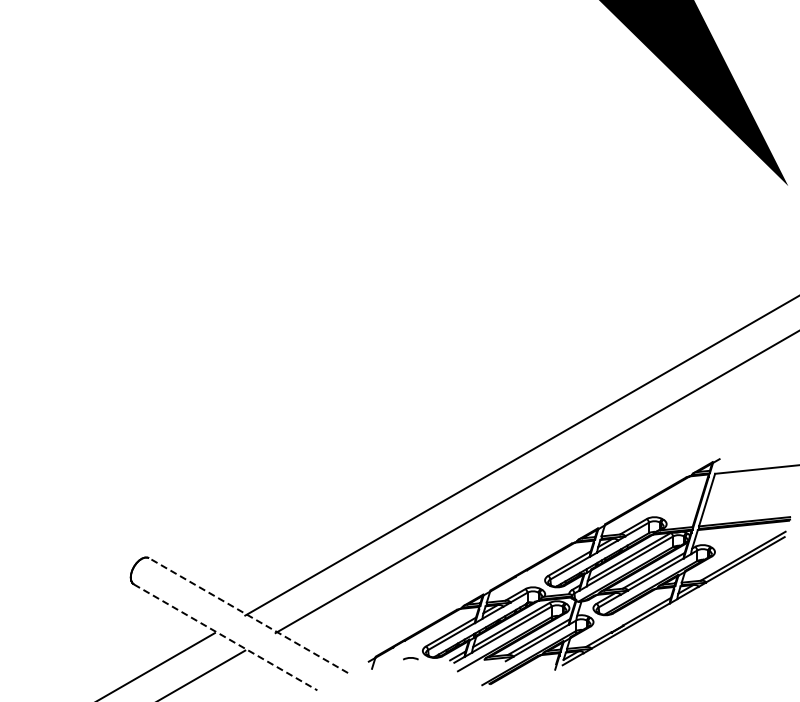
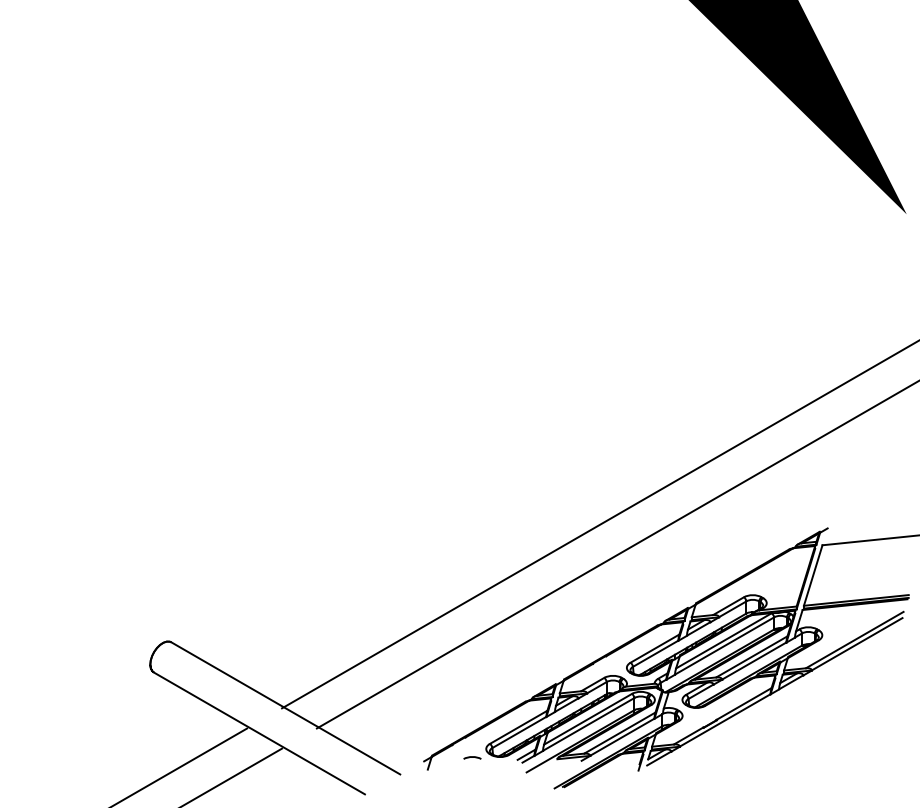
line: (248, 615) -> (285, 708), dashed -> solid
line: (225, 637) -> (259, 733), dashed -> solid

